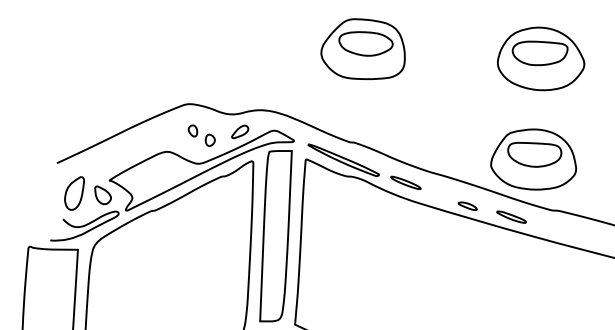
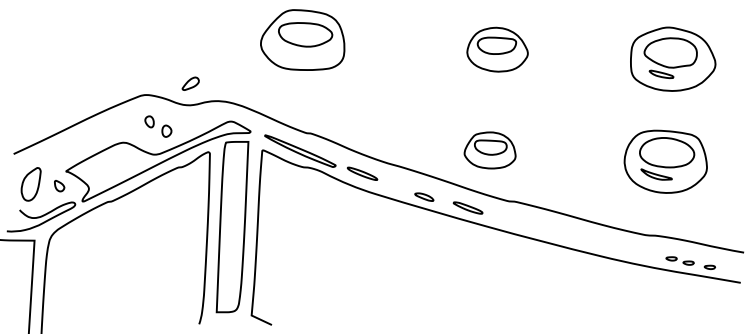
part: (362, 48) -> (302, 39), moved
part: (540, 58) -> (497, 49), size x0.7
part: (239, 131) -> (190, 83), moved
part: (532, 159) -> (489, 150), size x0.6
part: (102, 194) -> (59, 185), size x0.6

